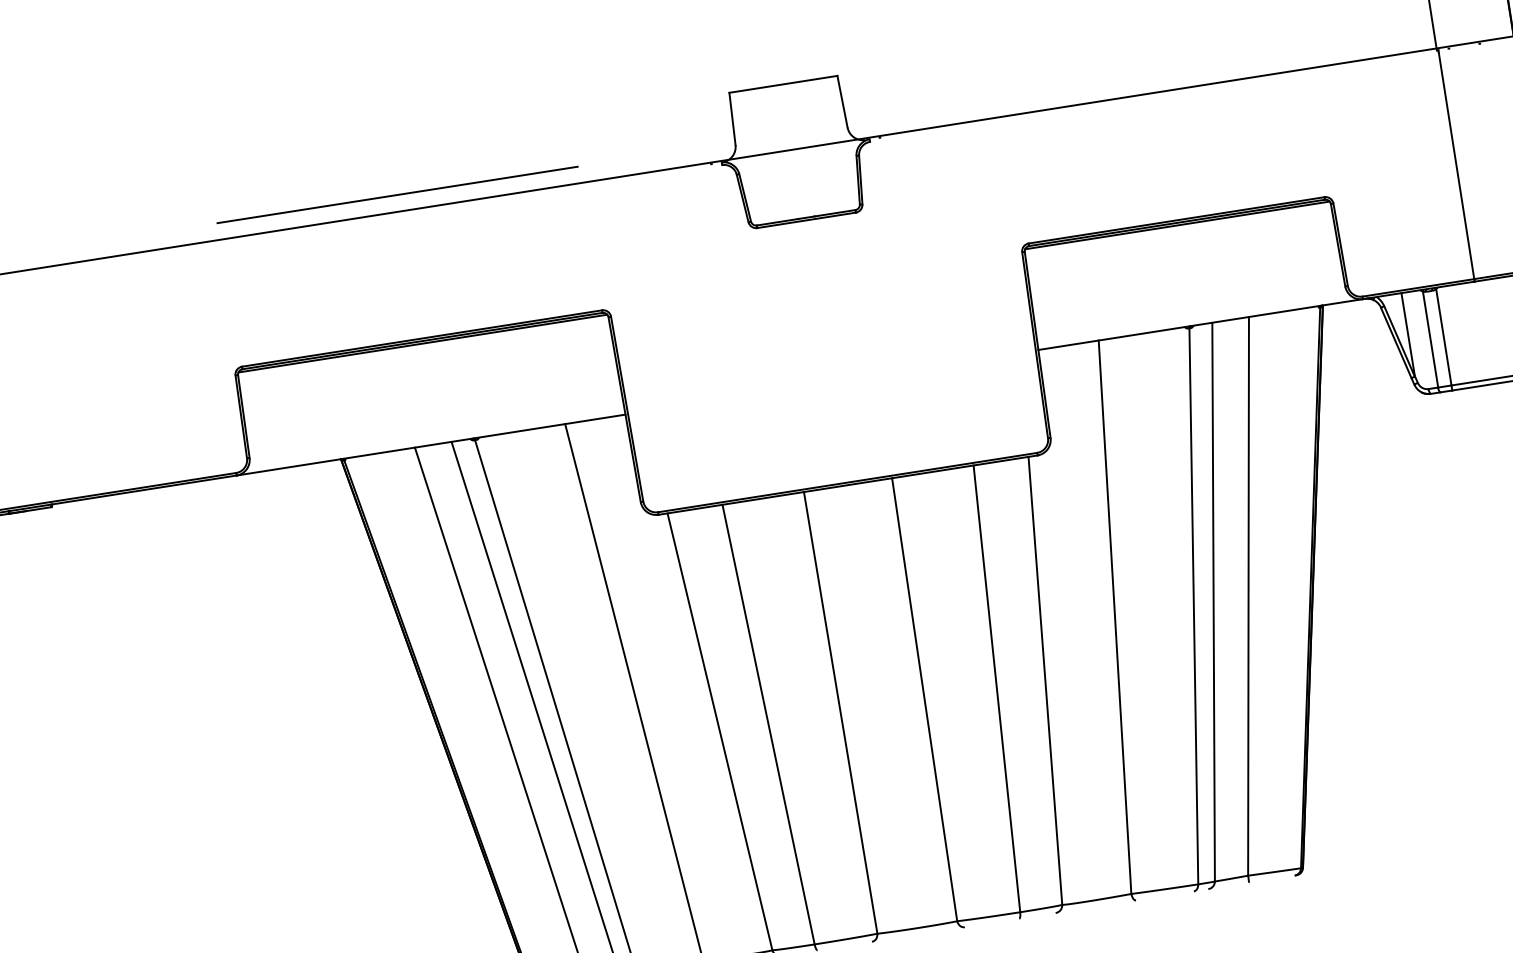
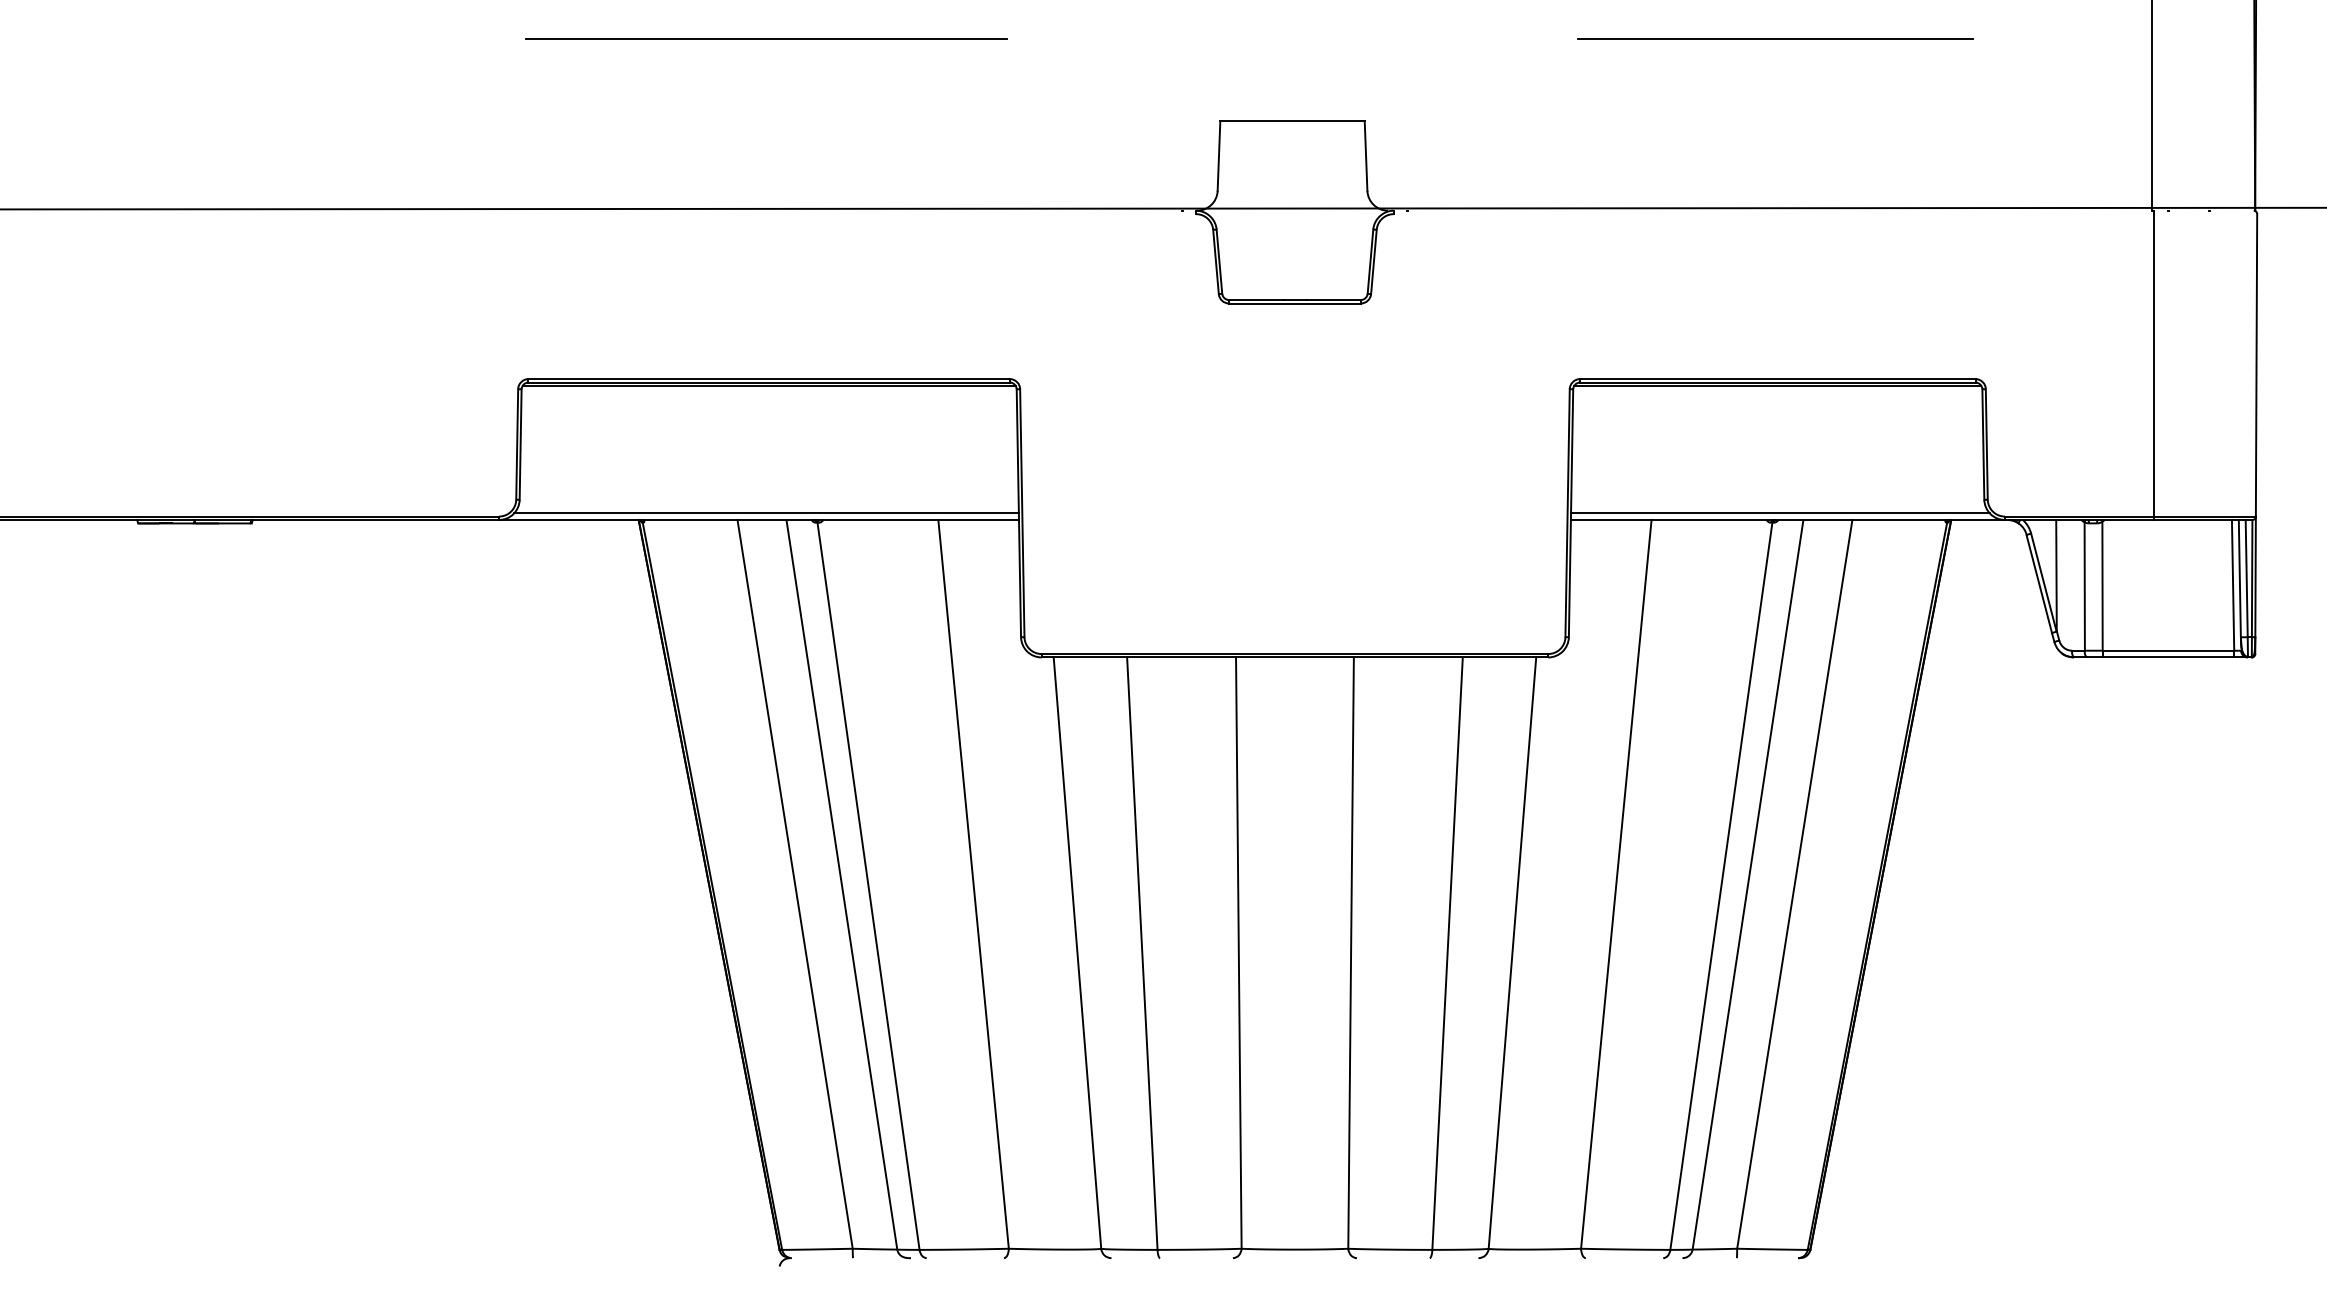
line: (397, 194) -> (766, 38), moved
line: (1194, 320) -> (1780, 513), added
line: (435, 439) -> (766, 513), added

